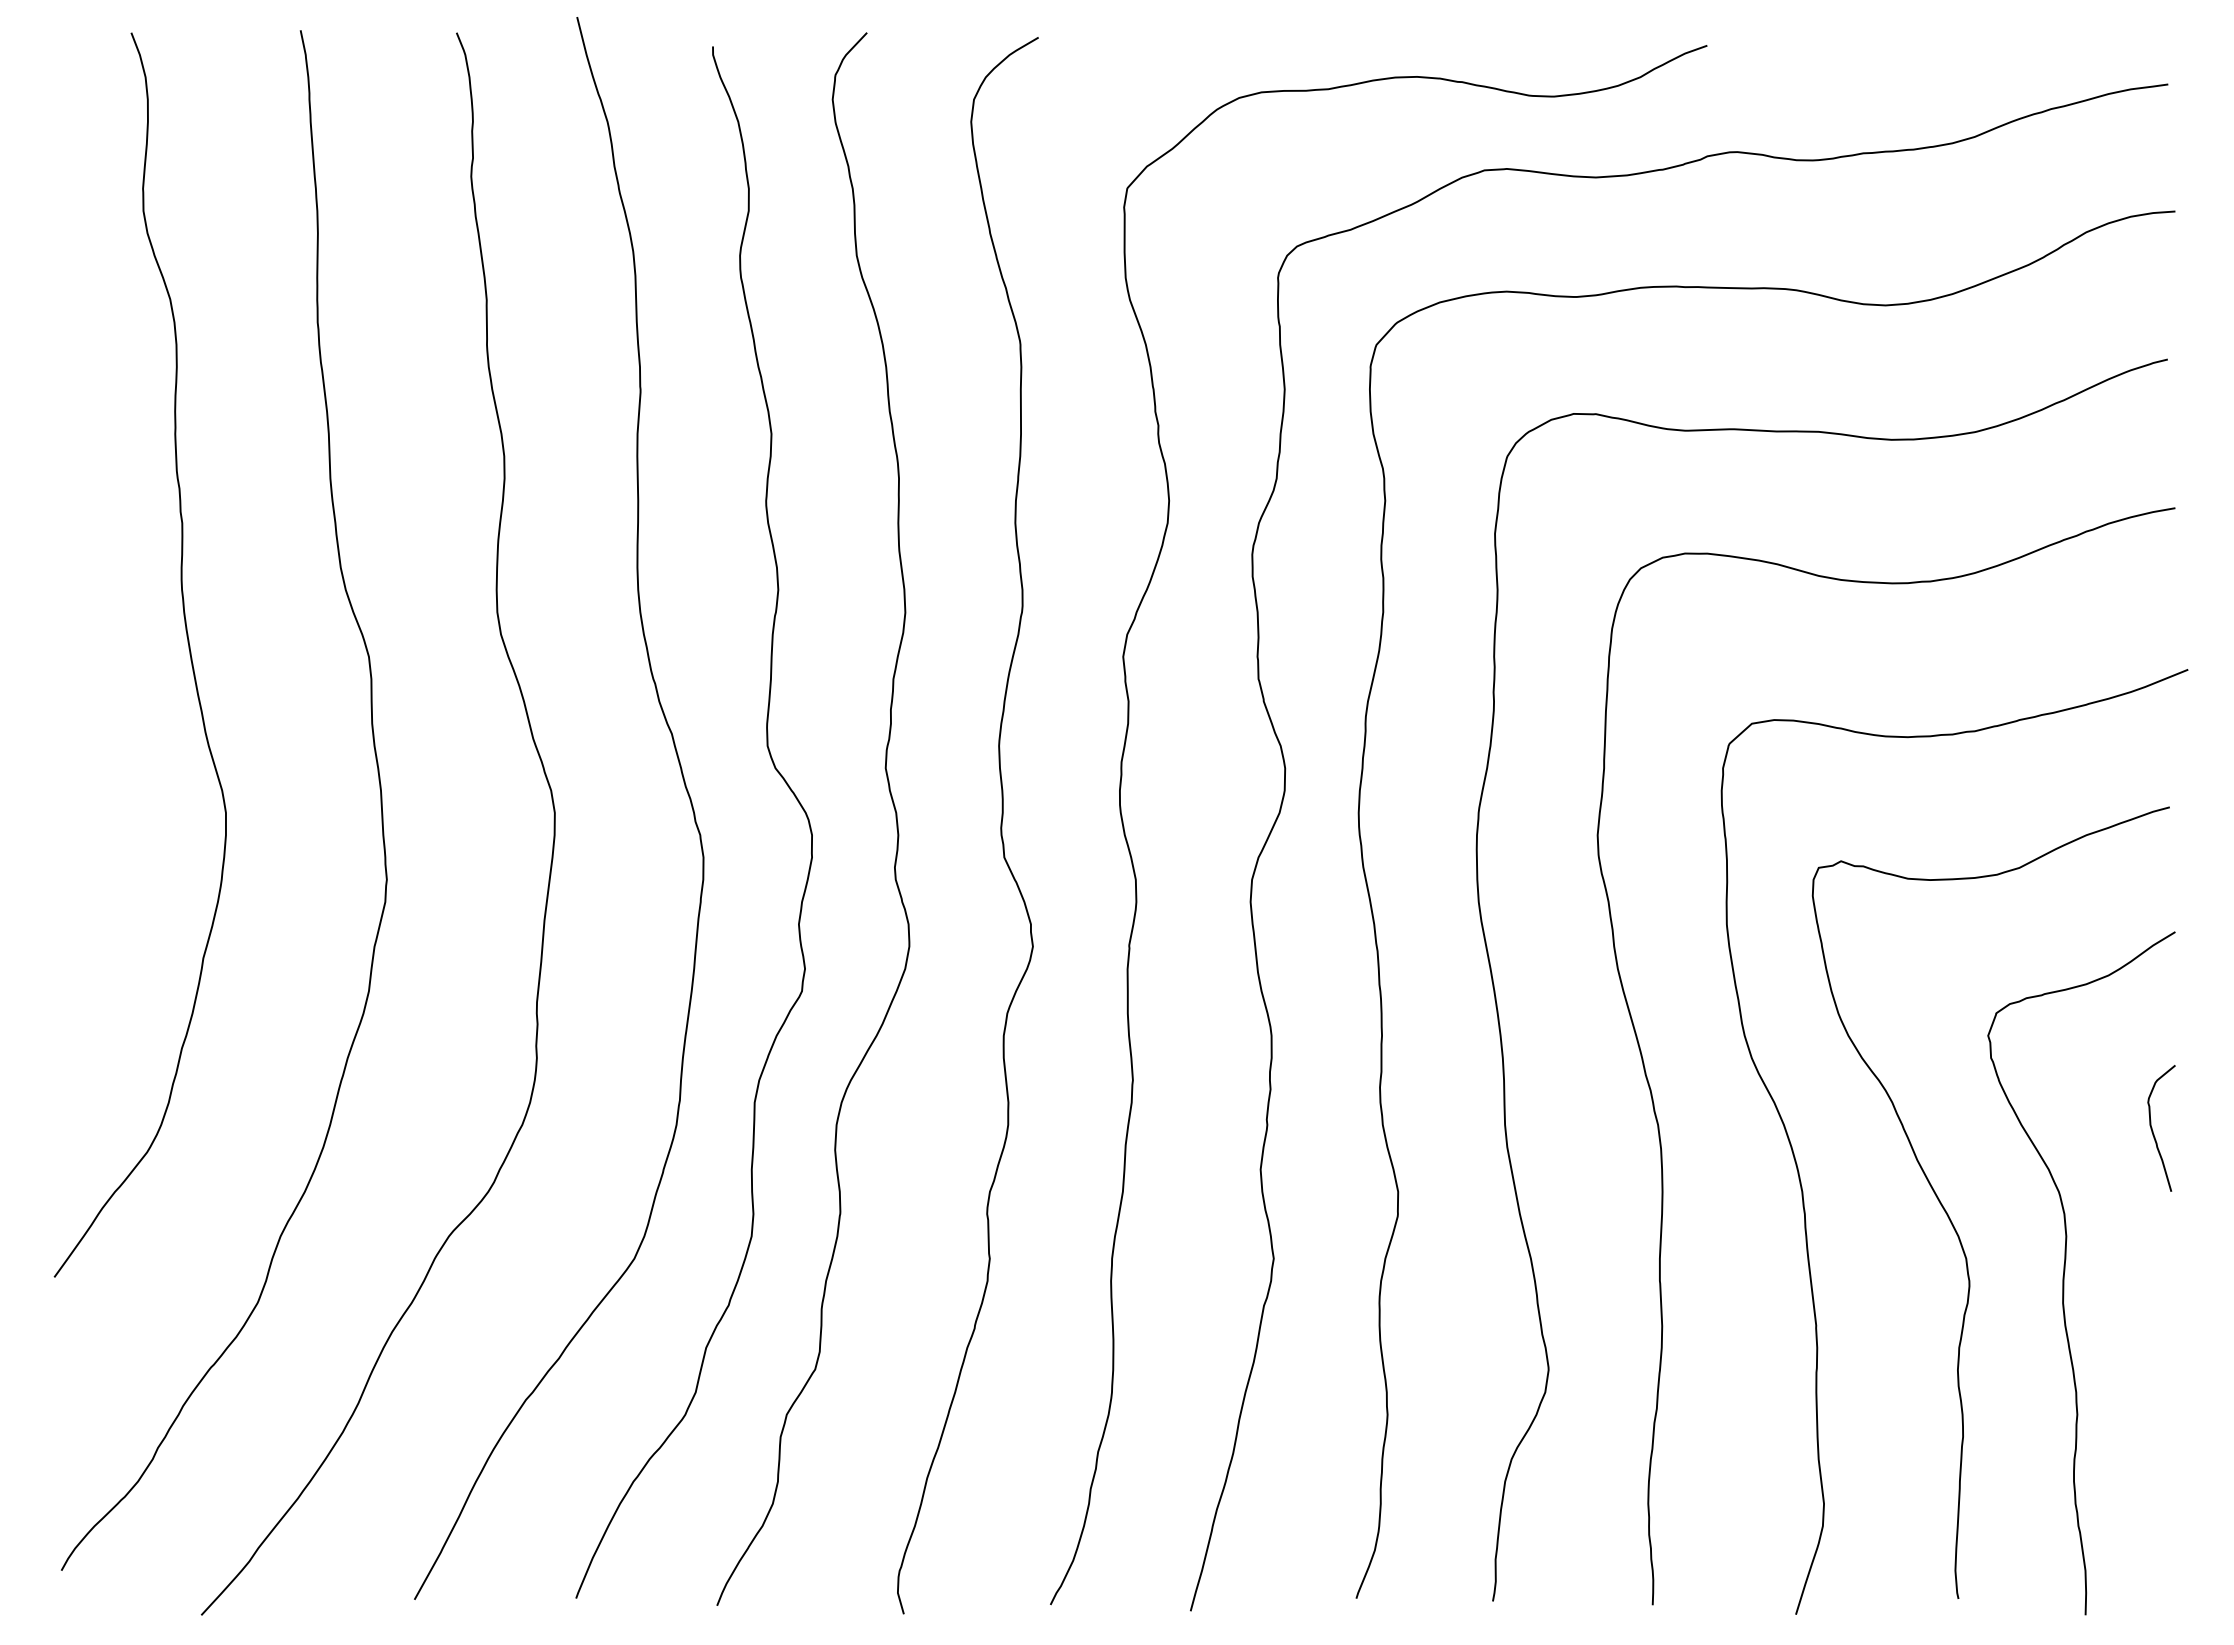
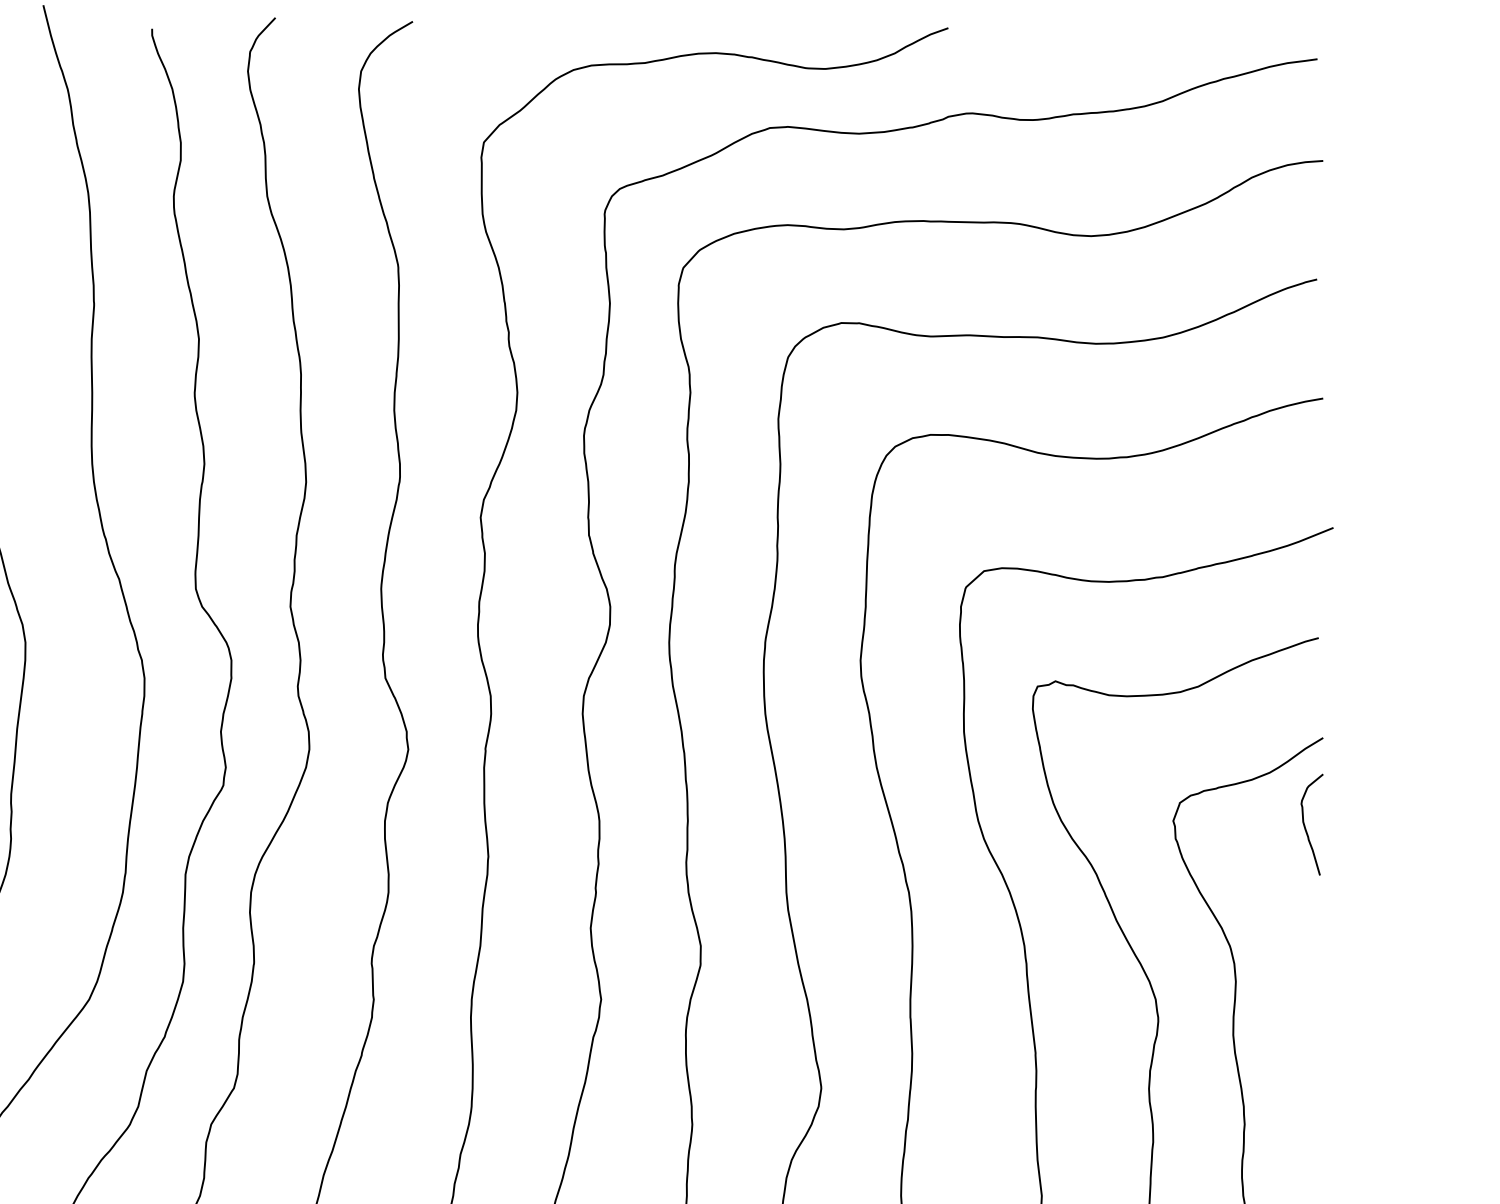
curve: (2153, 1130) -> (1305, 826), moved

